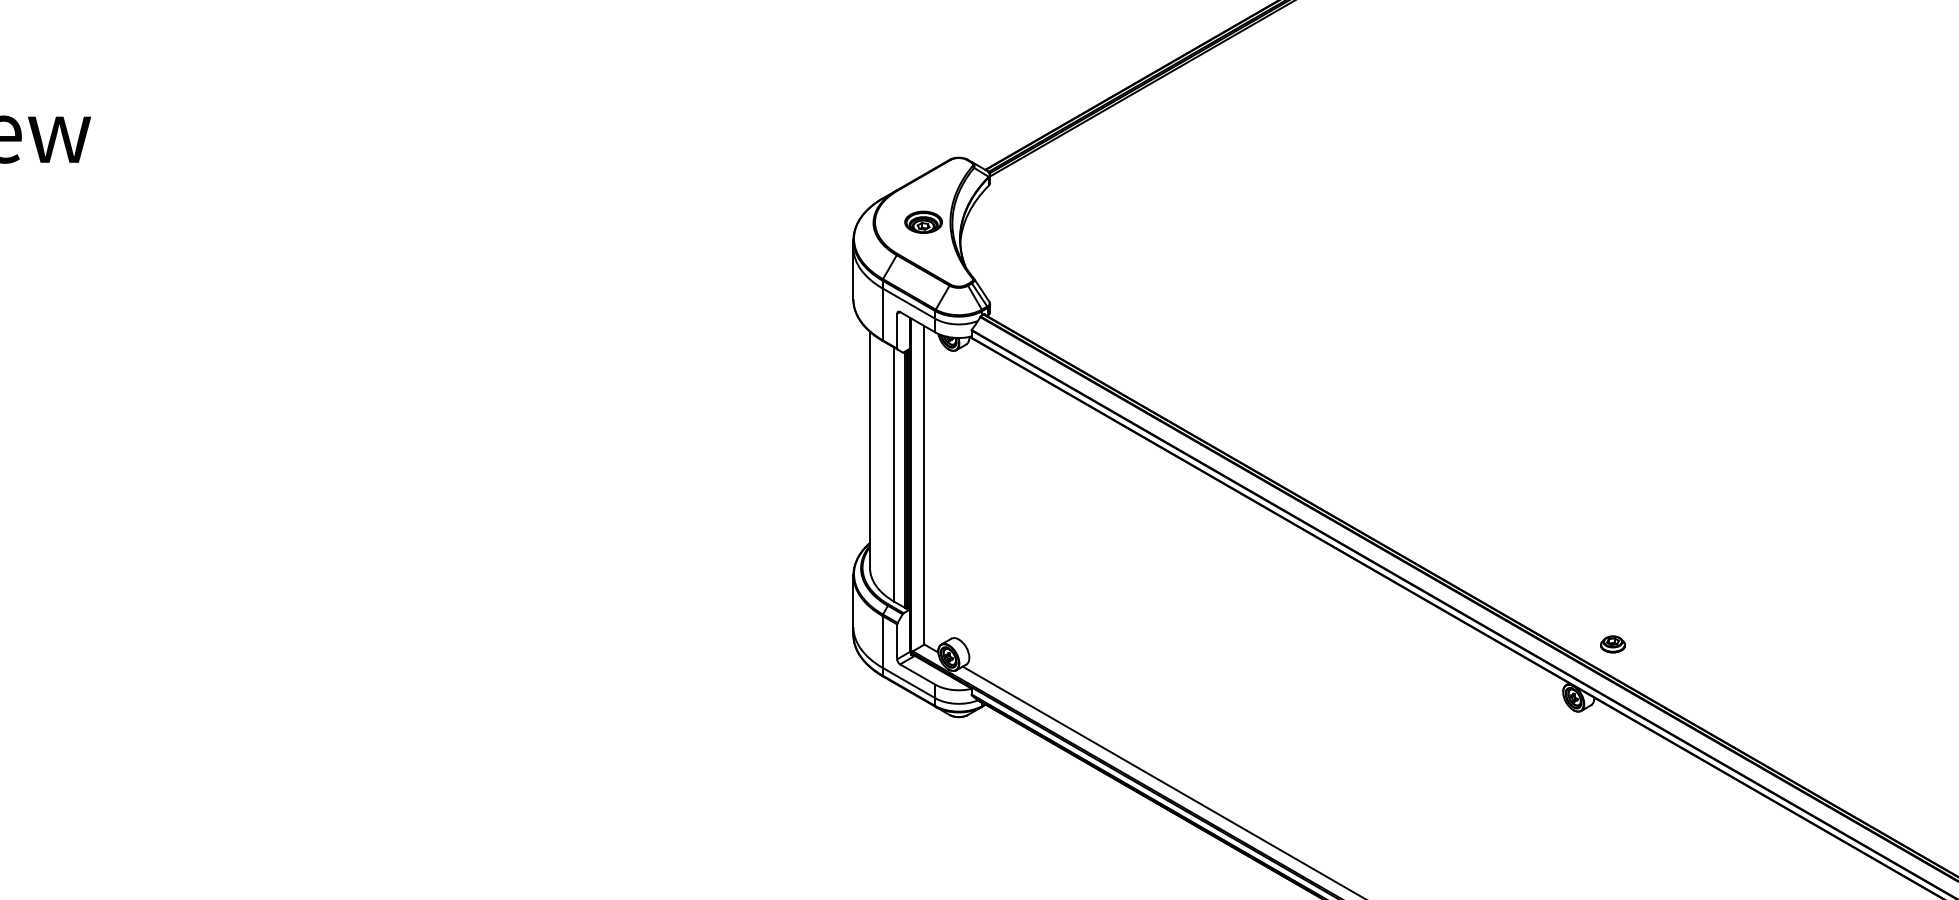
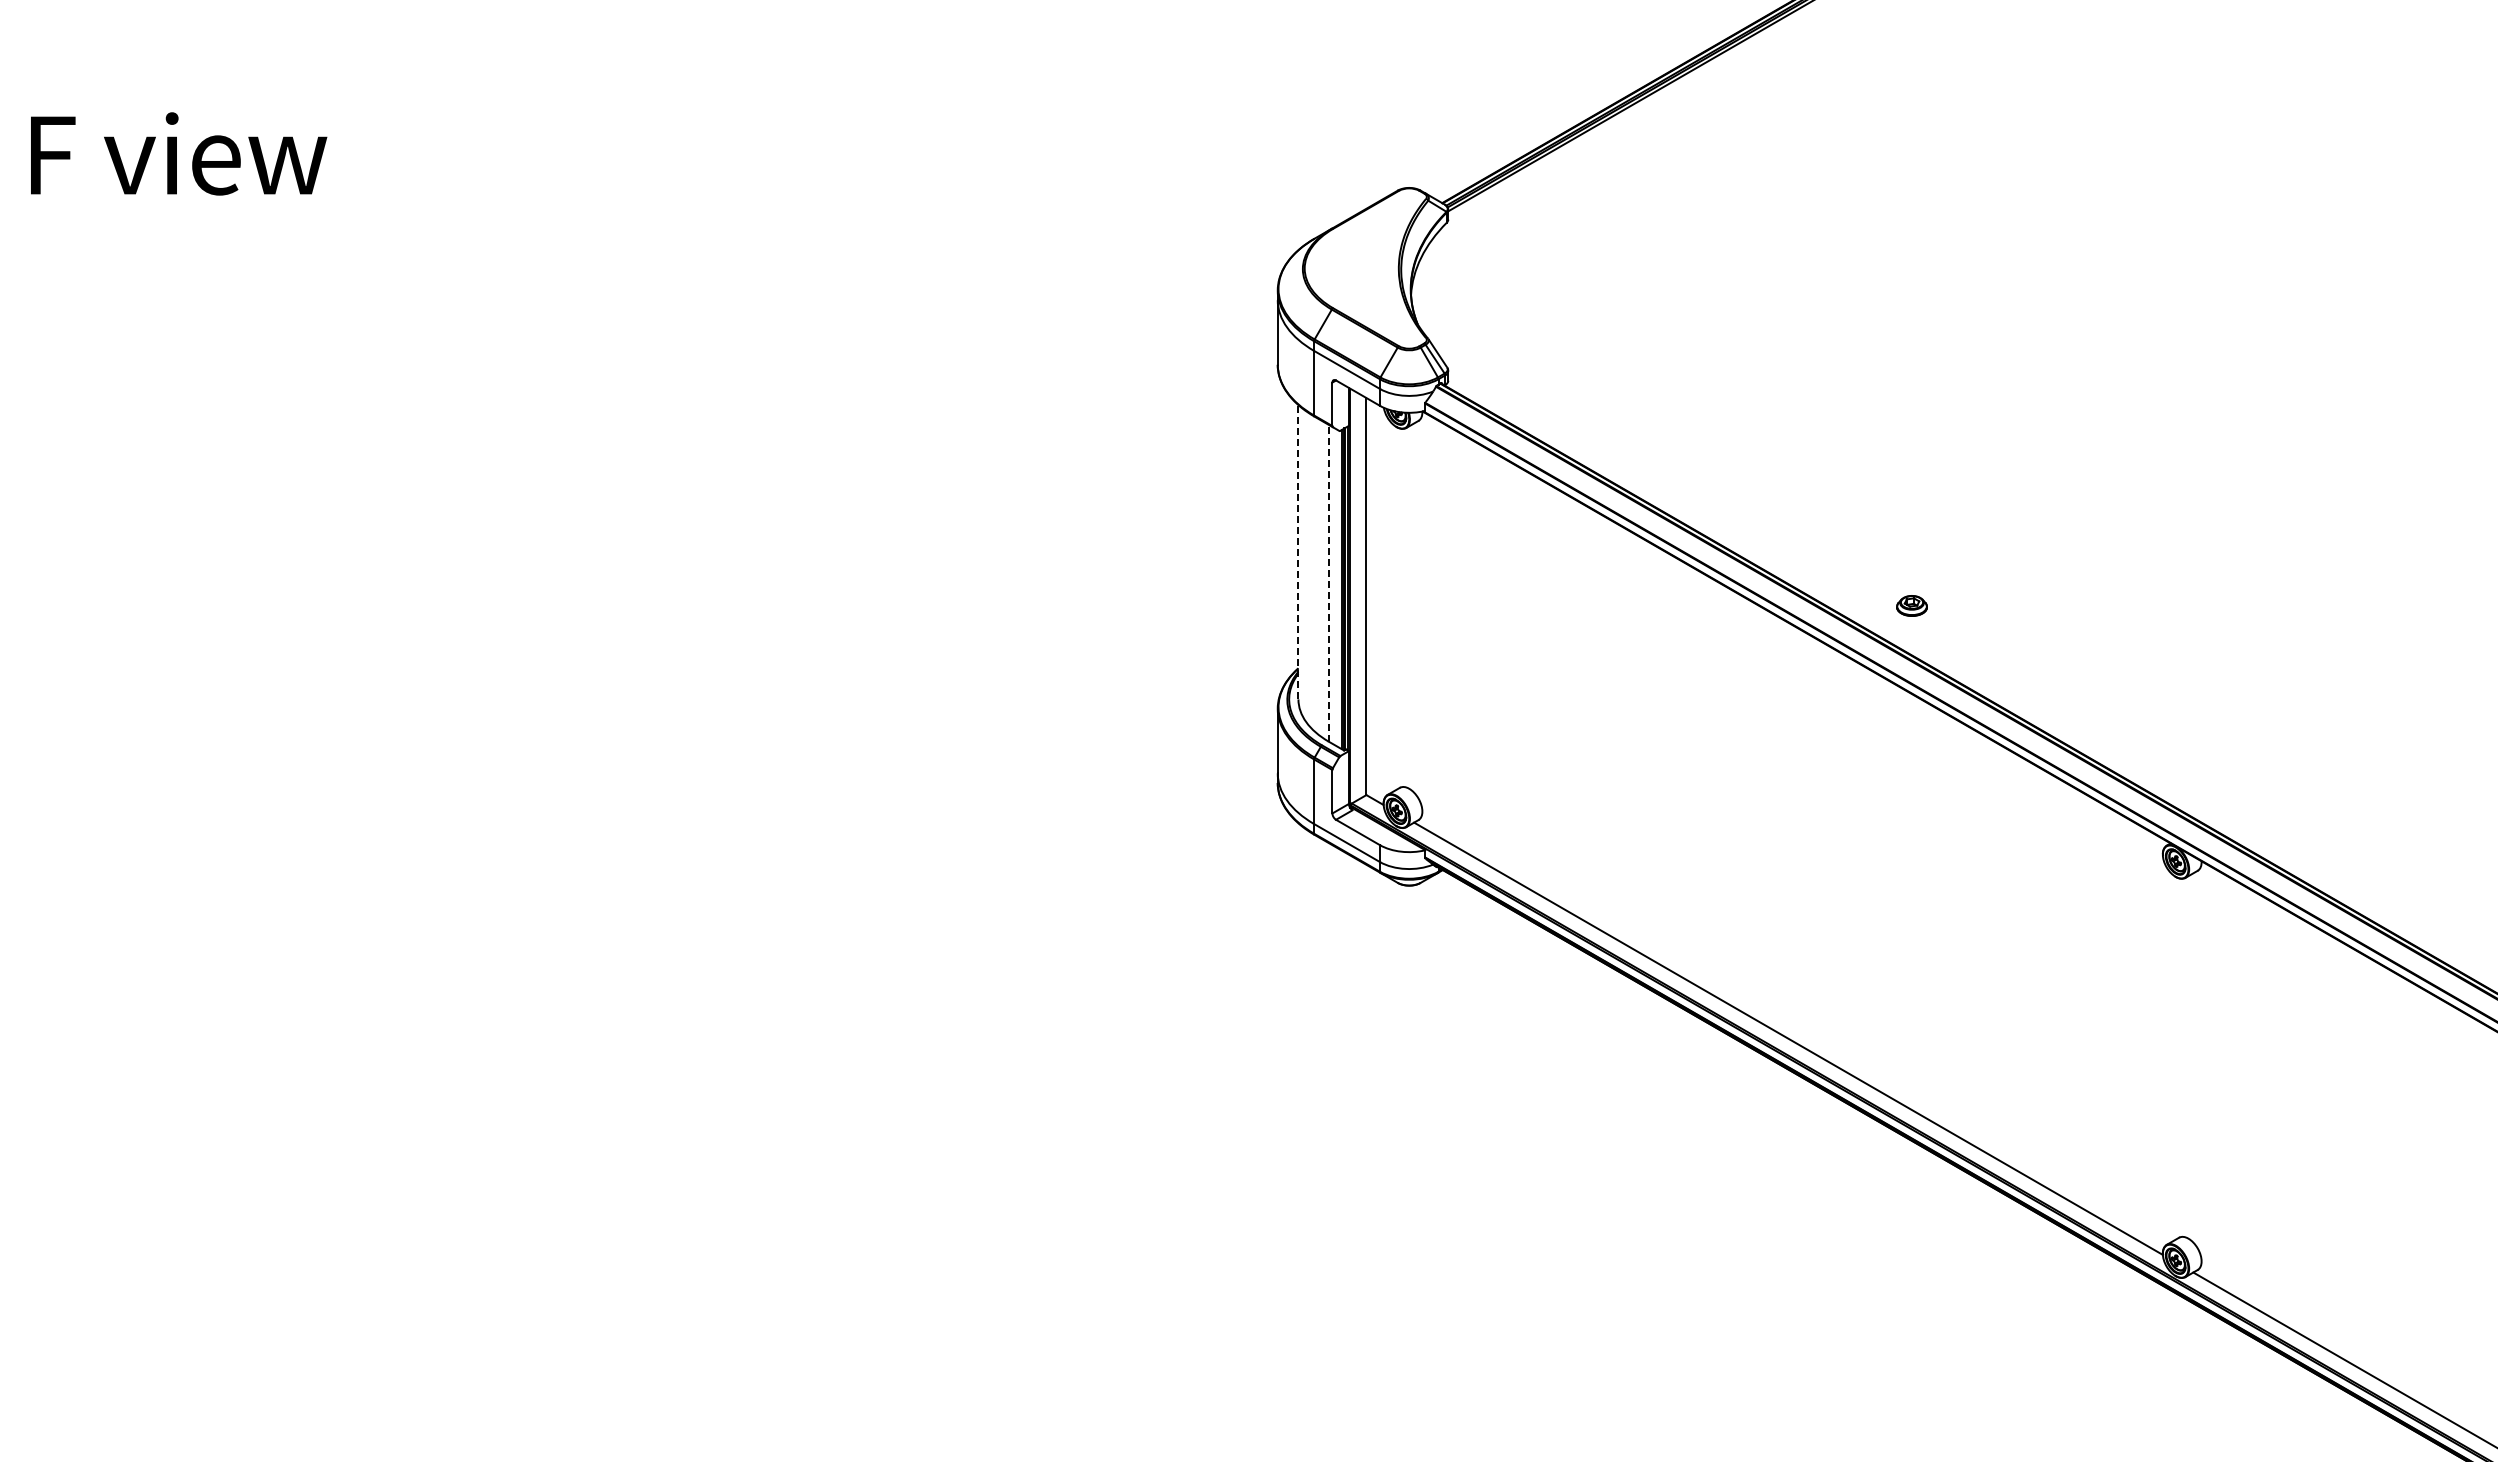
part: (923, 222) -> (1365, 268), removed
line: (870, 449) -> (1298, 551), solid -> dashed
line: (894, 474) -> (1328, 582), solid -> dashed
part: (1612, 644) -> (1911, 605), moved

